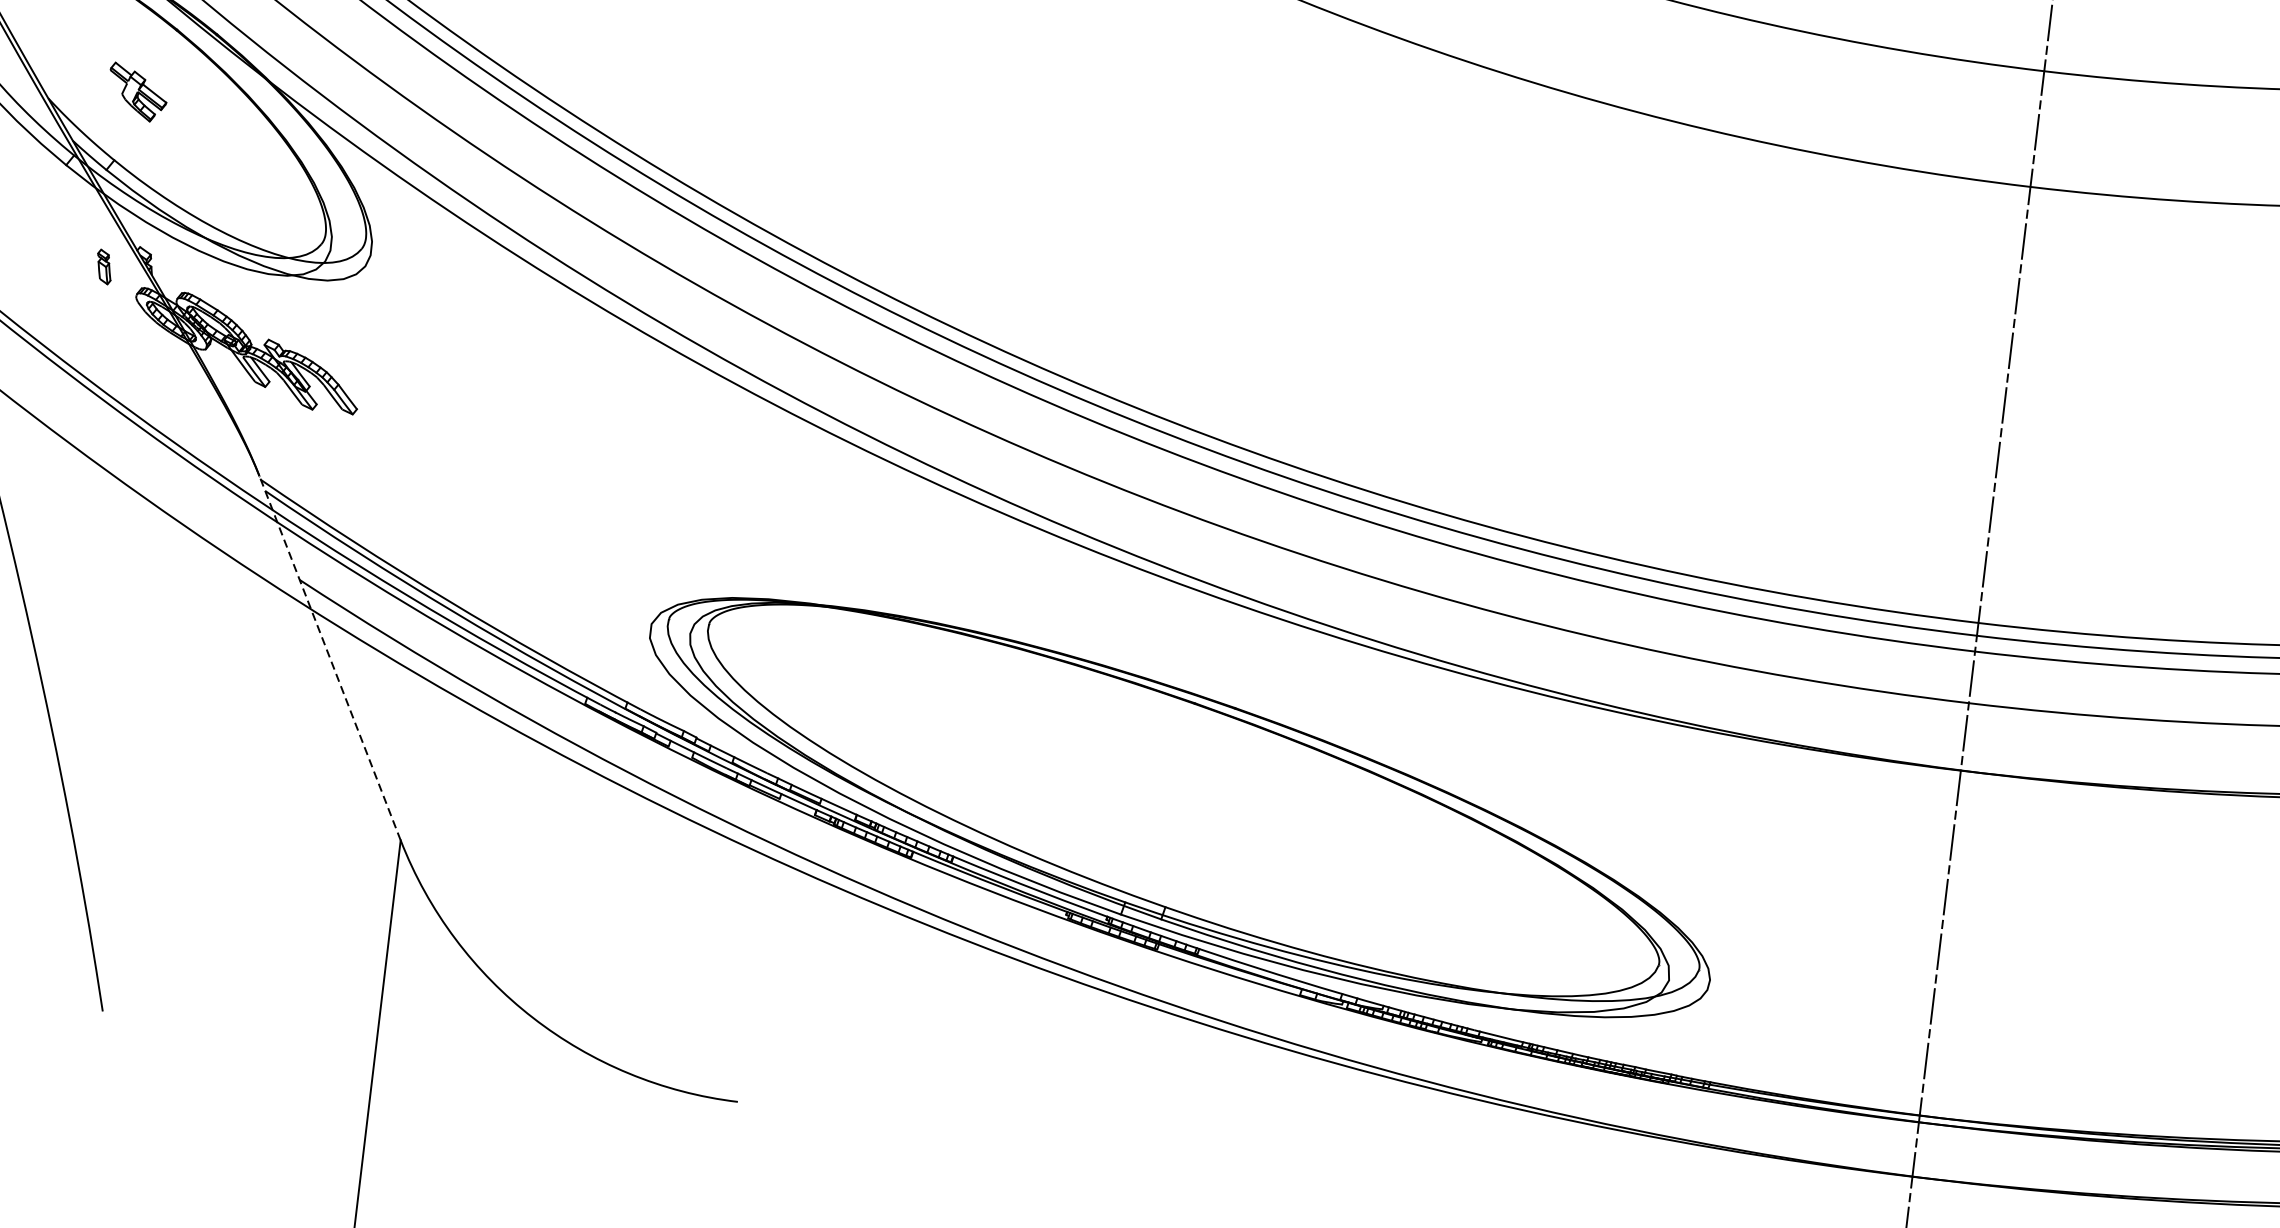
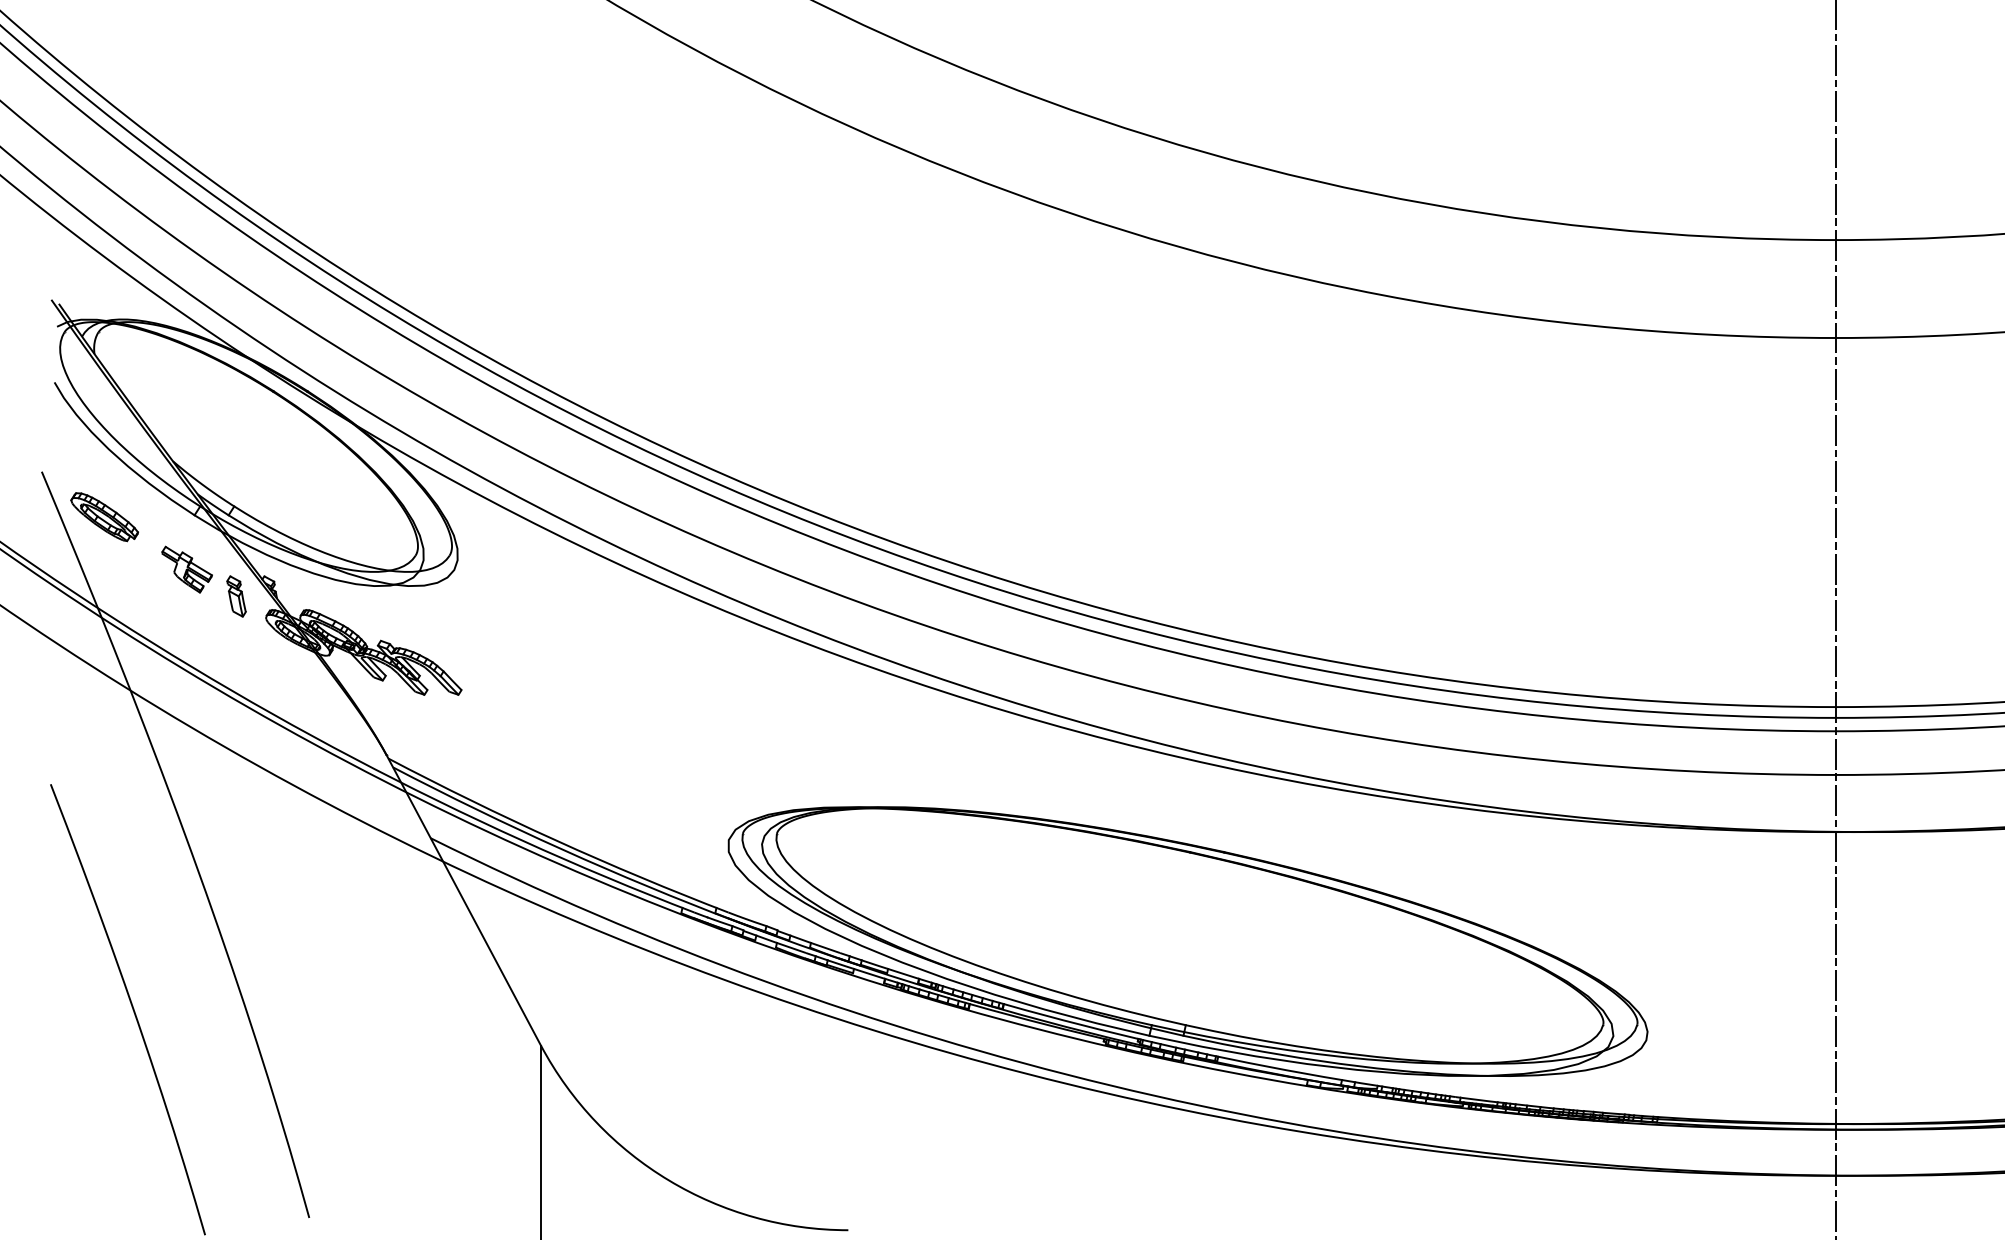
part: (137, 92) -> (186, 569), moved
part: (104, 266) -> (236, 596), size x1.43
line: (329, 658) -> (463, 900), dashed -> solid

